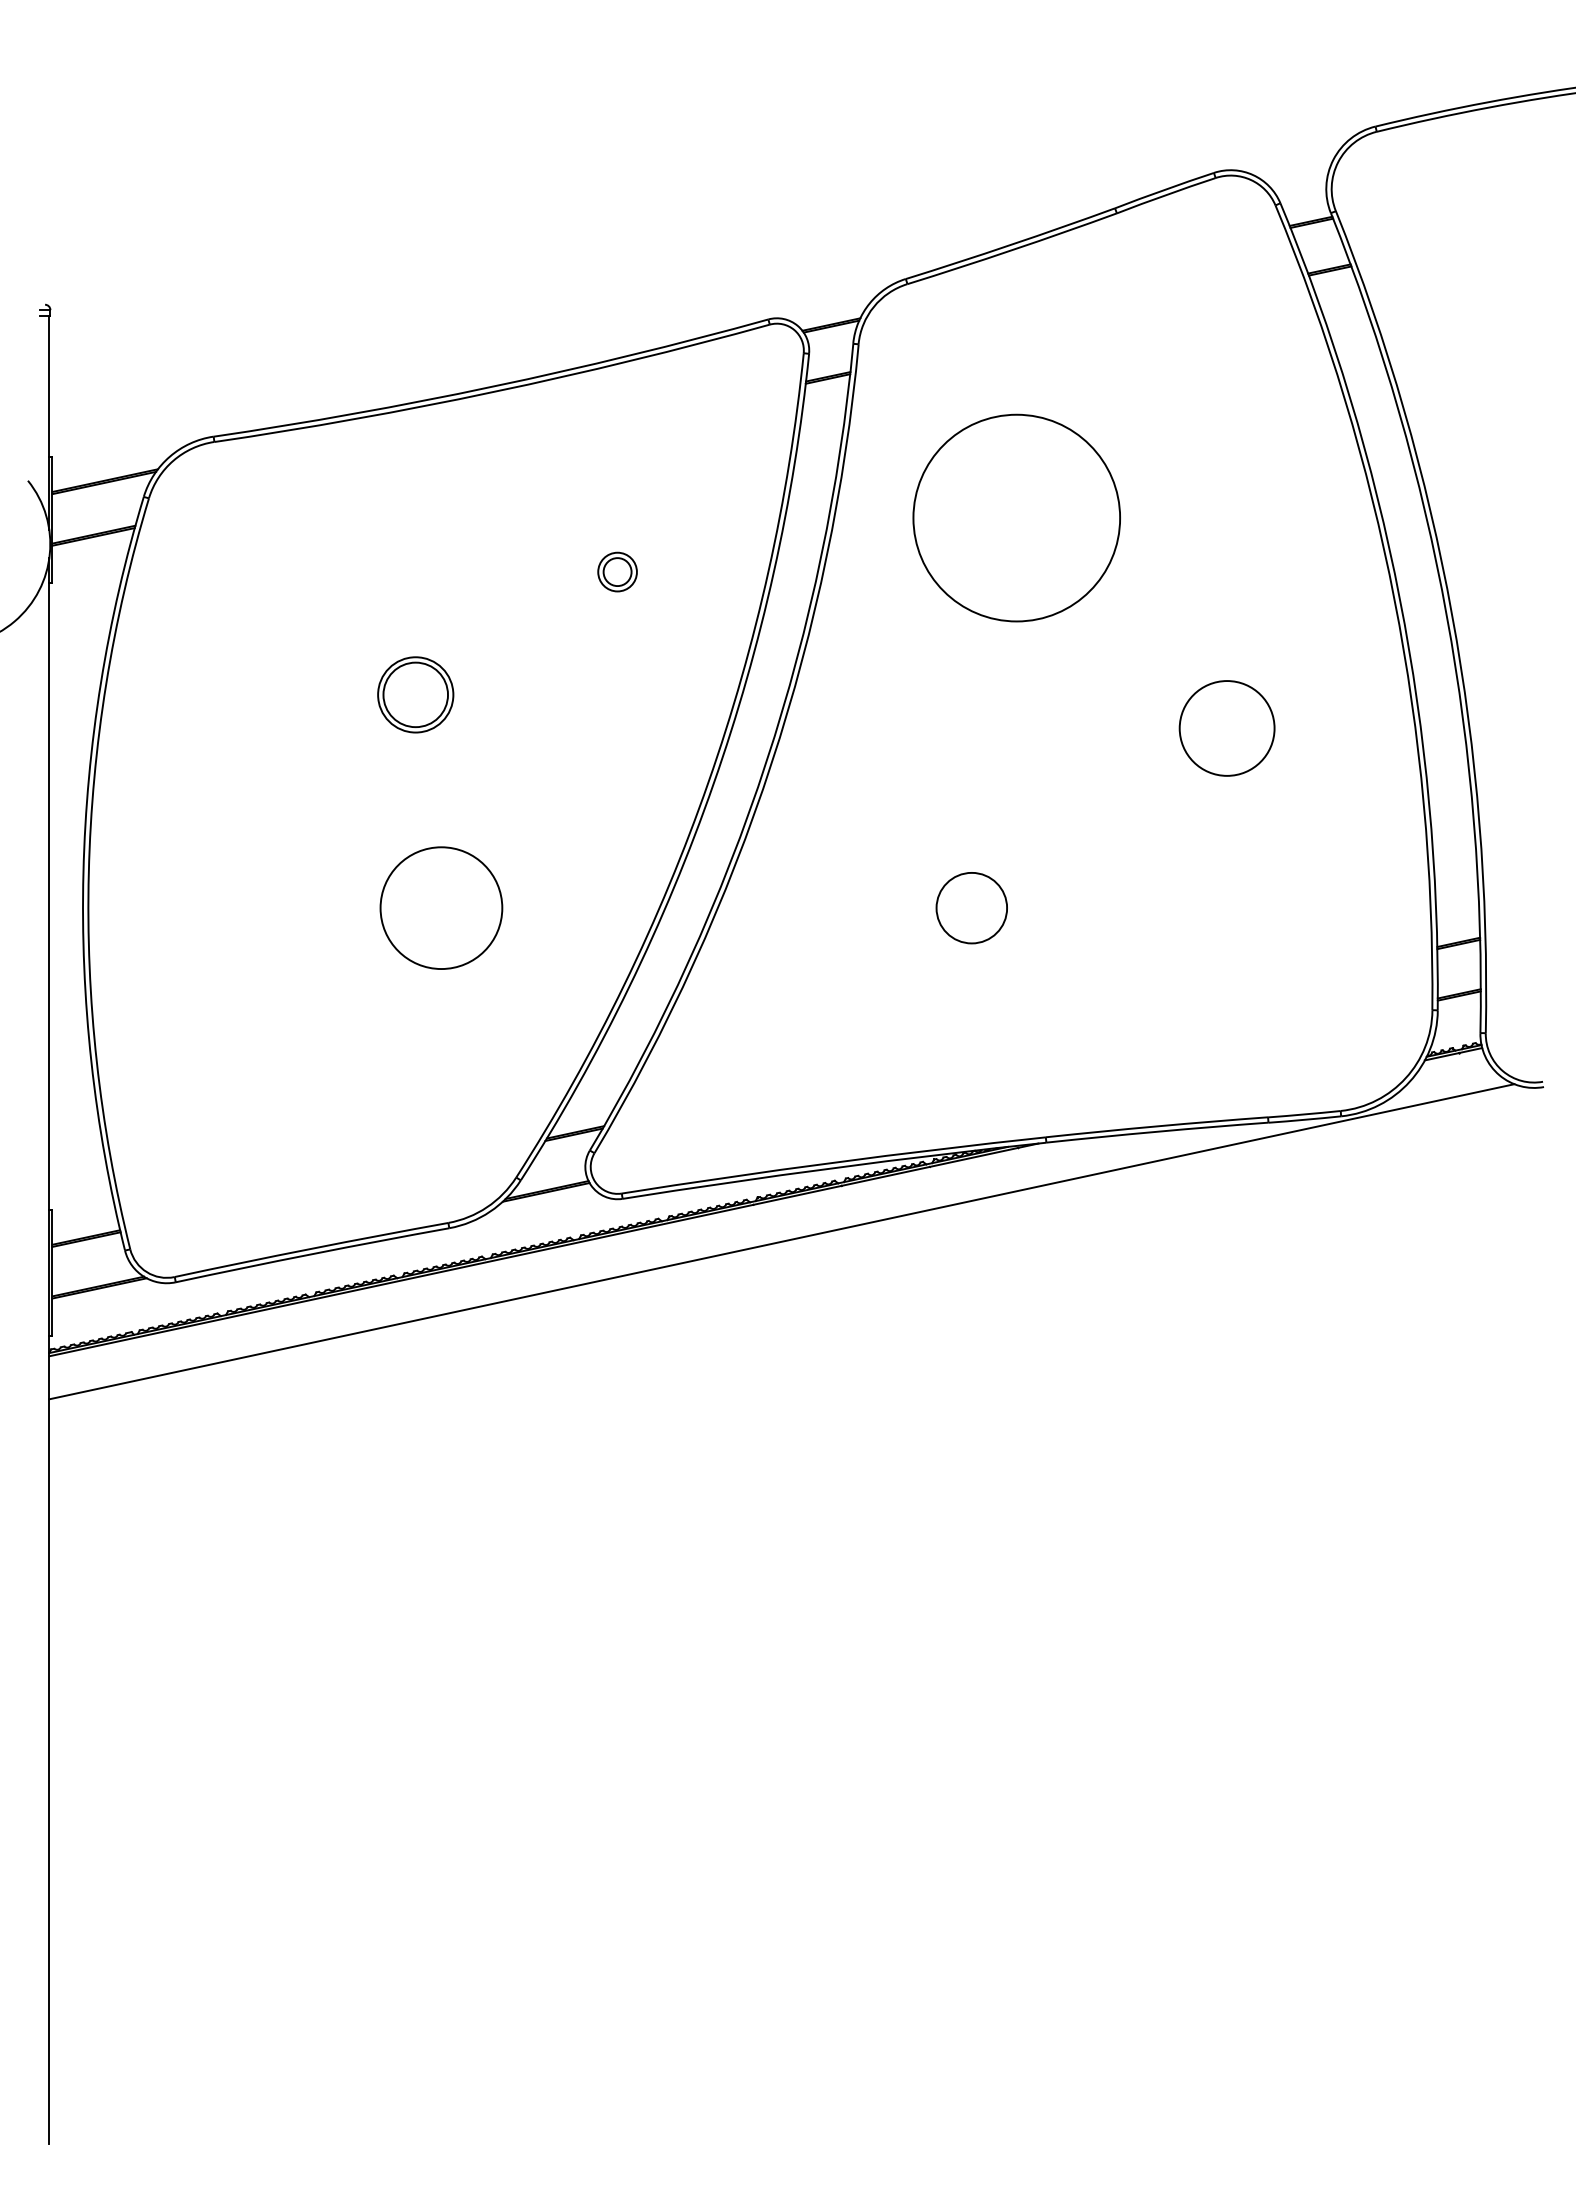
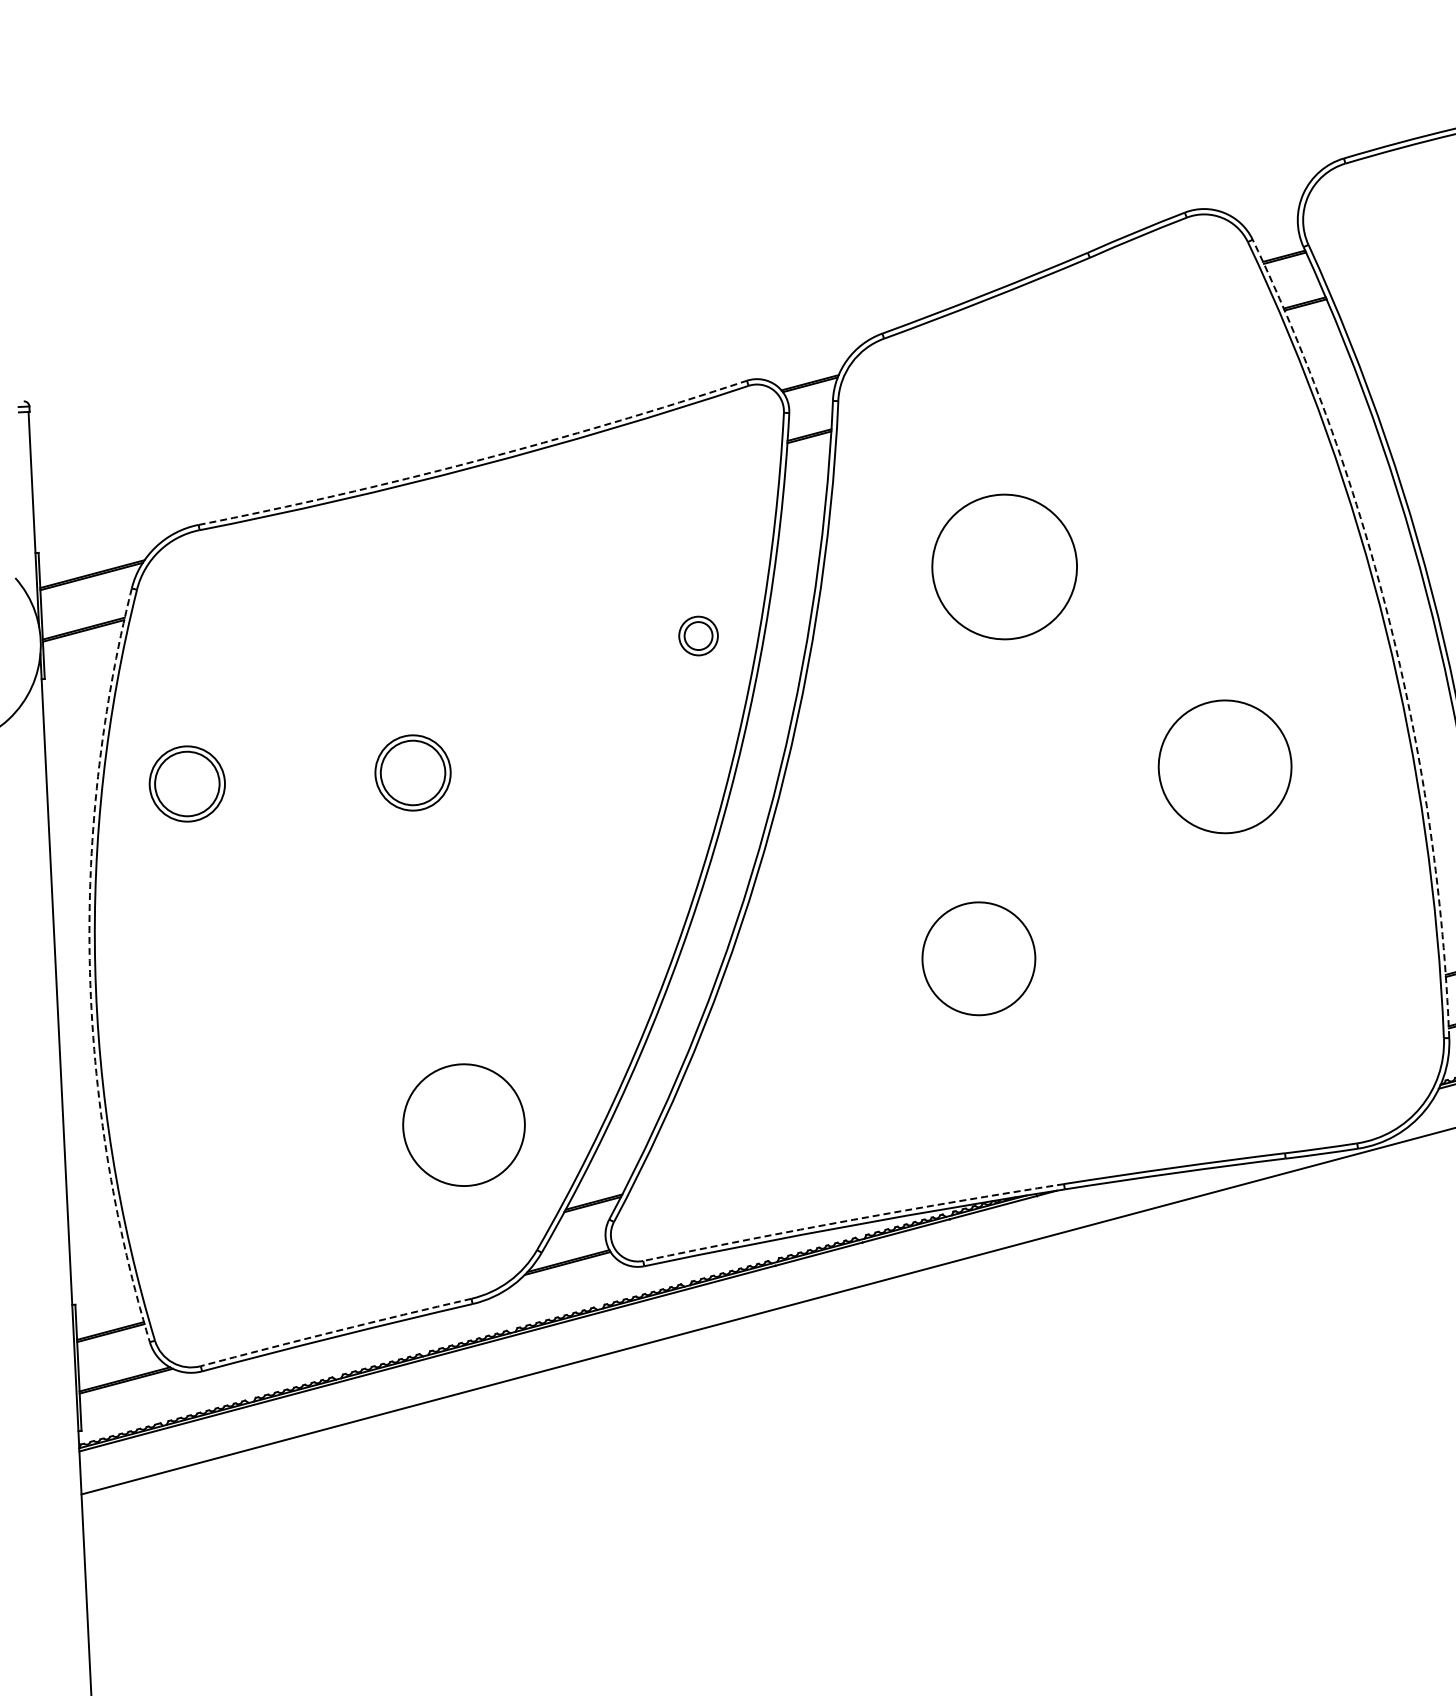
arc: (492, 386) -> (474, 461), solid -> dashed
circle: (1016, 517) -> (1004, 566), size x0.7
part: (617, 571) -> (698, 635), moved
arc: (1399, 598) -> (1390, 628), solid -> dashed
part: (189, 694) -> (187, 783), added
circle: (1226, 728) -> (1224, 766), size x1.4
arc: (83, 872) -> (89, 966), solid -> dashed
circle: (441, 907) -> (464, 1124), moved
circle: (971, 907) -> (978, 958), size x1.6
arc: (833, 1162) -> (853, 1219), solid -> dashed
arc: (311, 1248) -> (335, 1331), solid -> dashed

